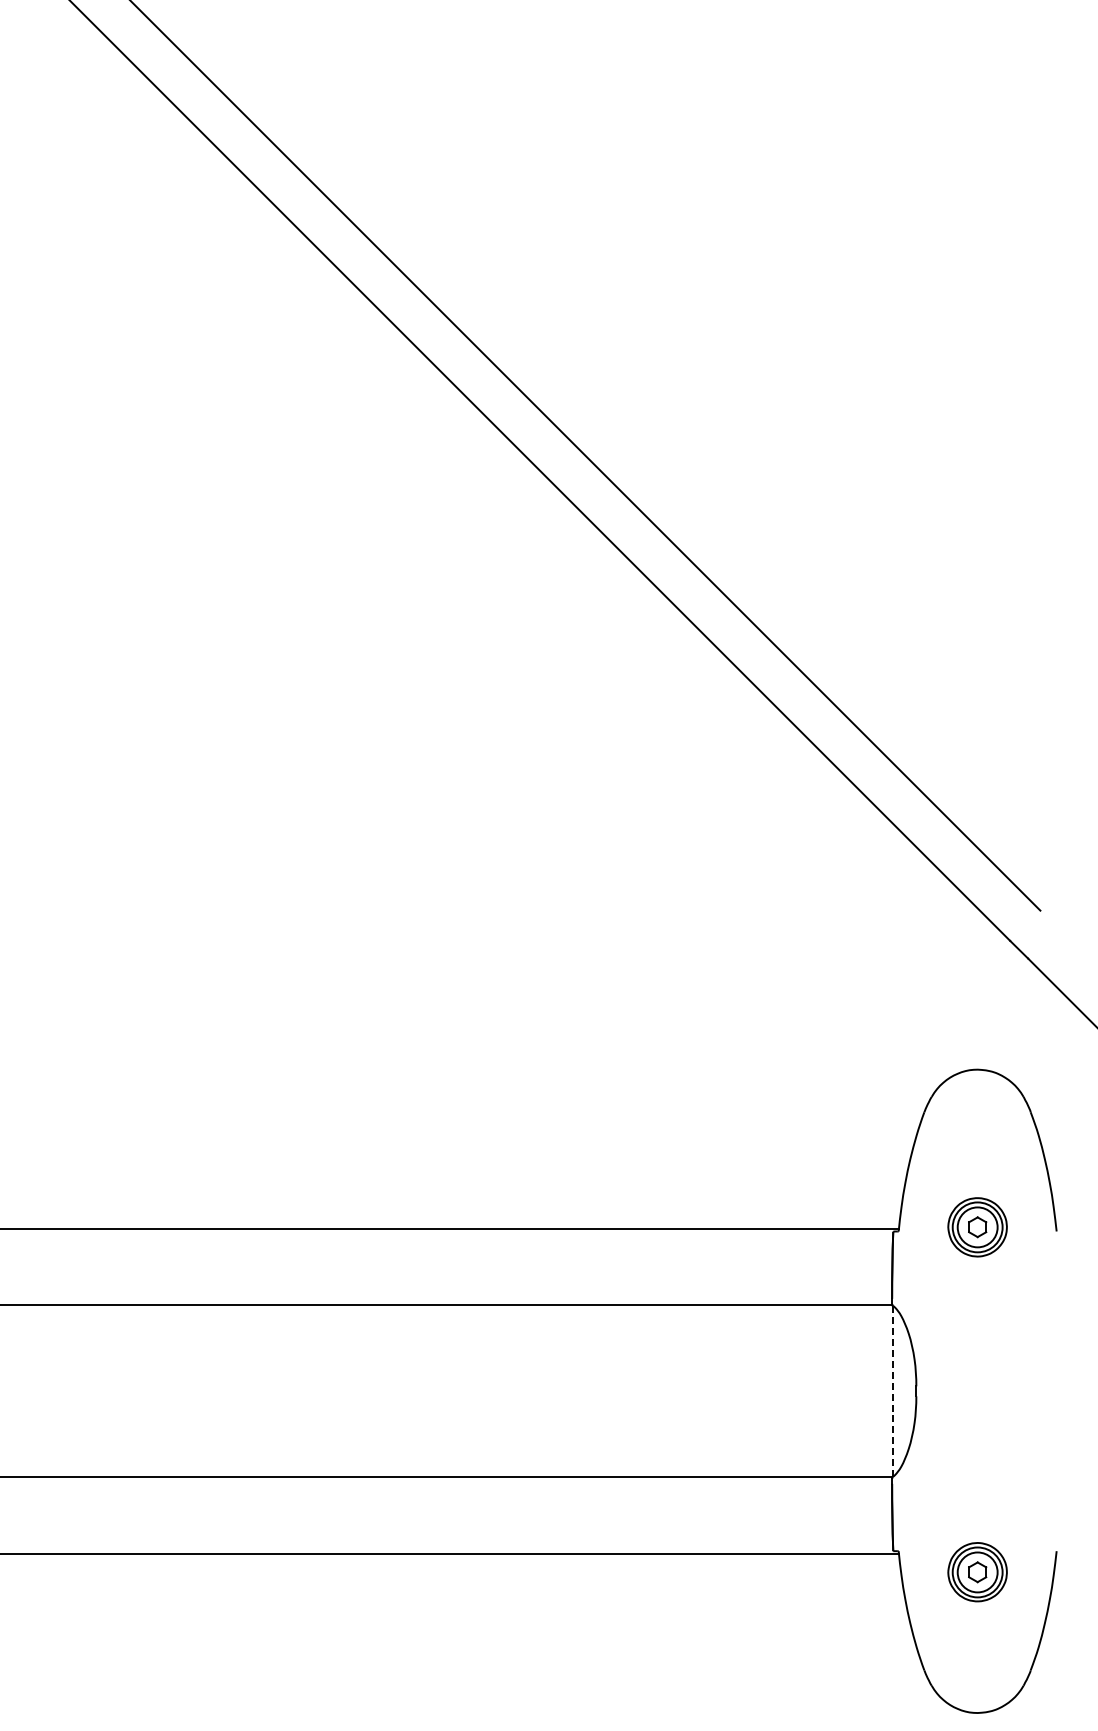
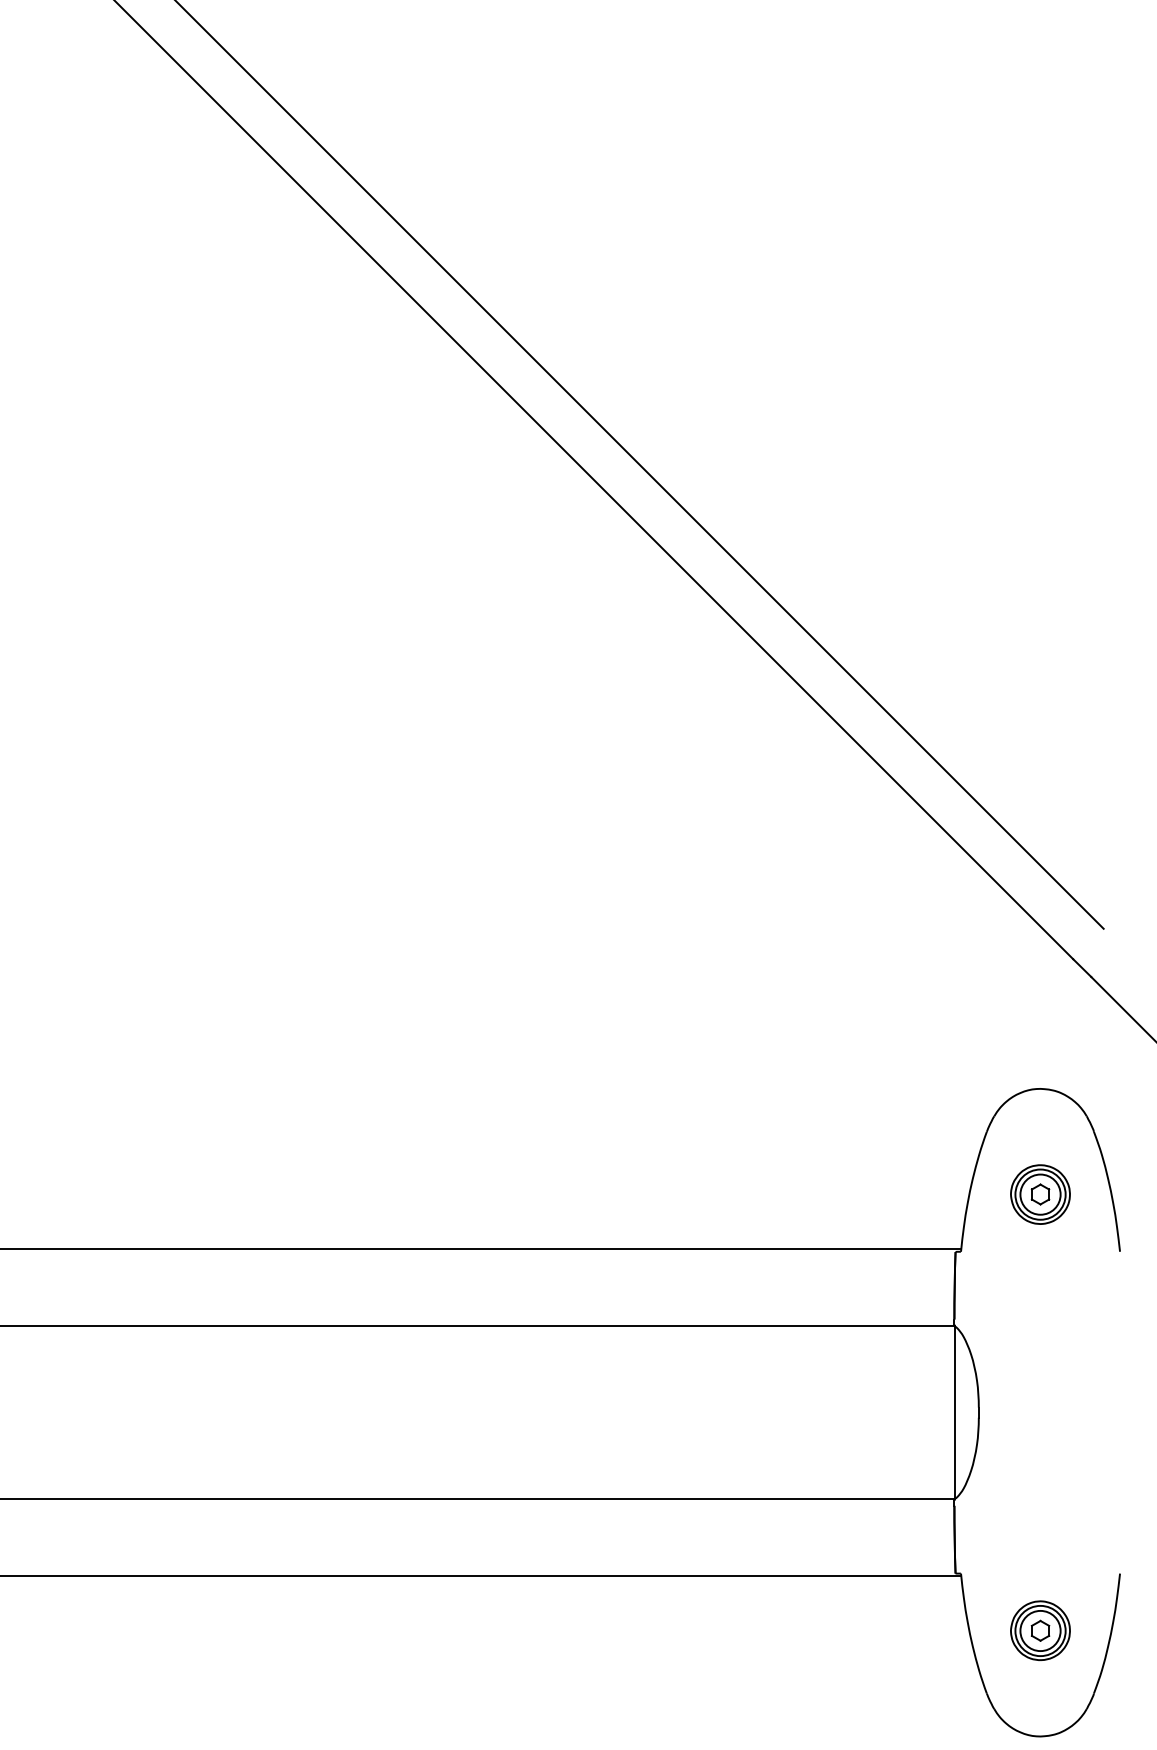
part: (977, 1227) -> (1040, 1194), moved
line: (893, 1391) -> (955, 1412), dashed -> solid
part: (977, 1571) -> (1040, 1630), moved

